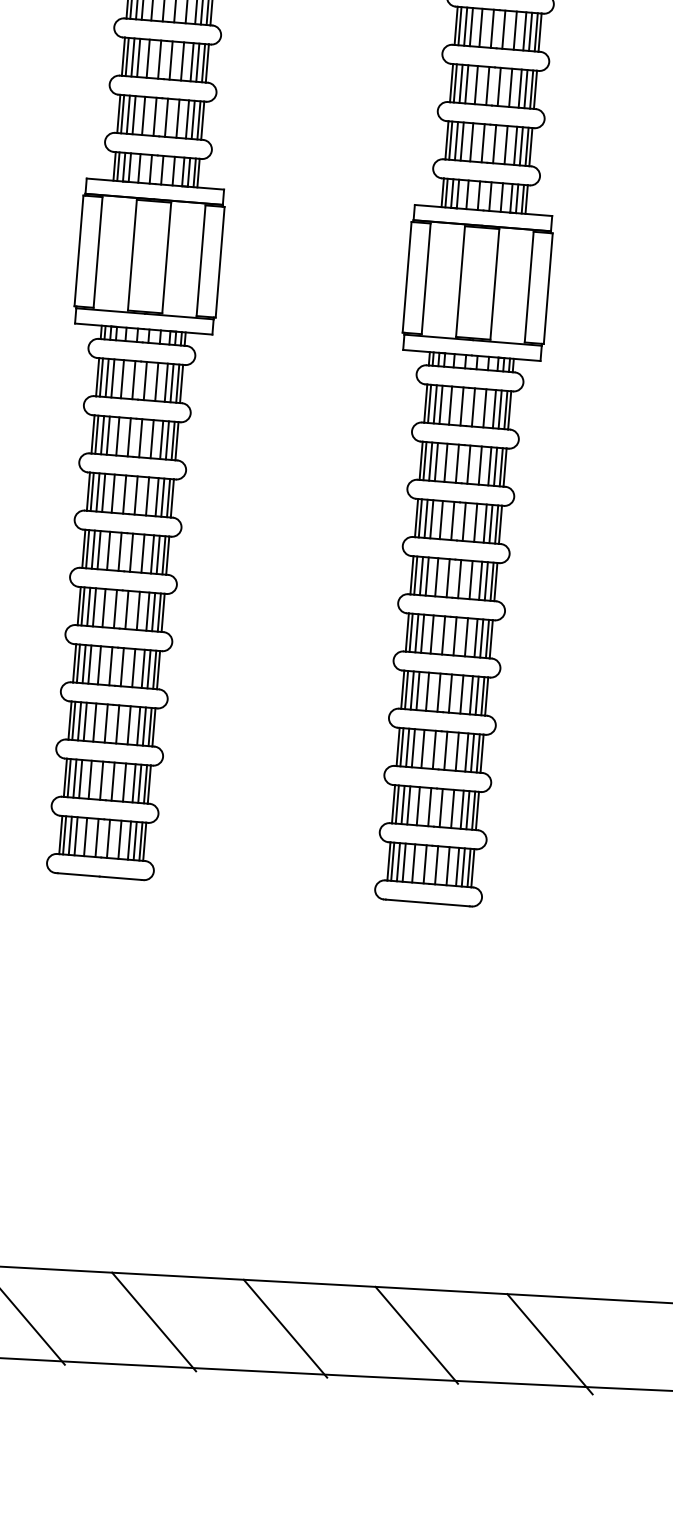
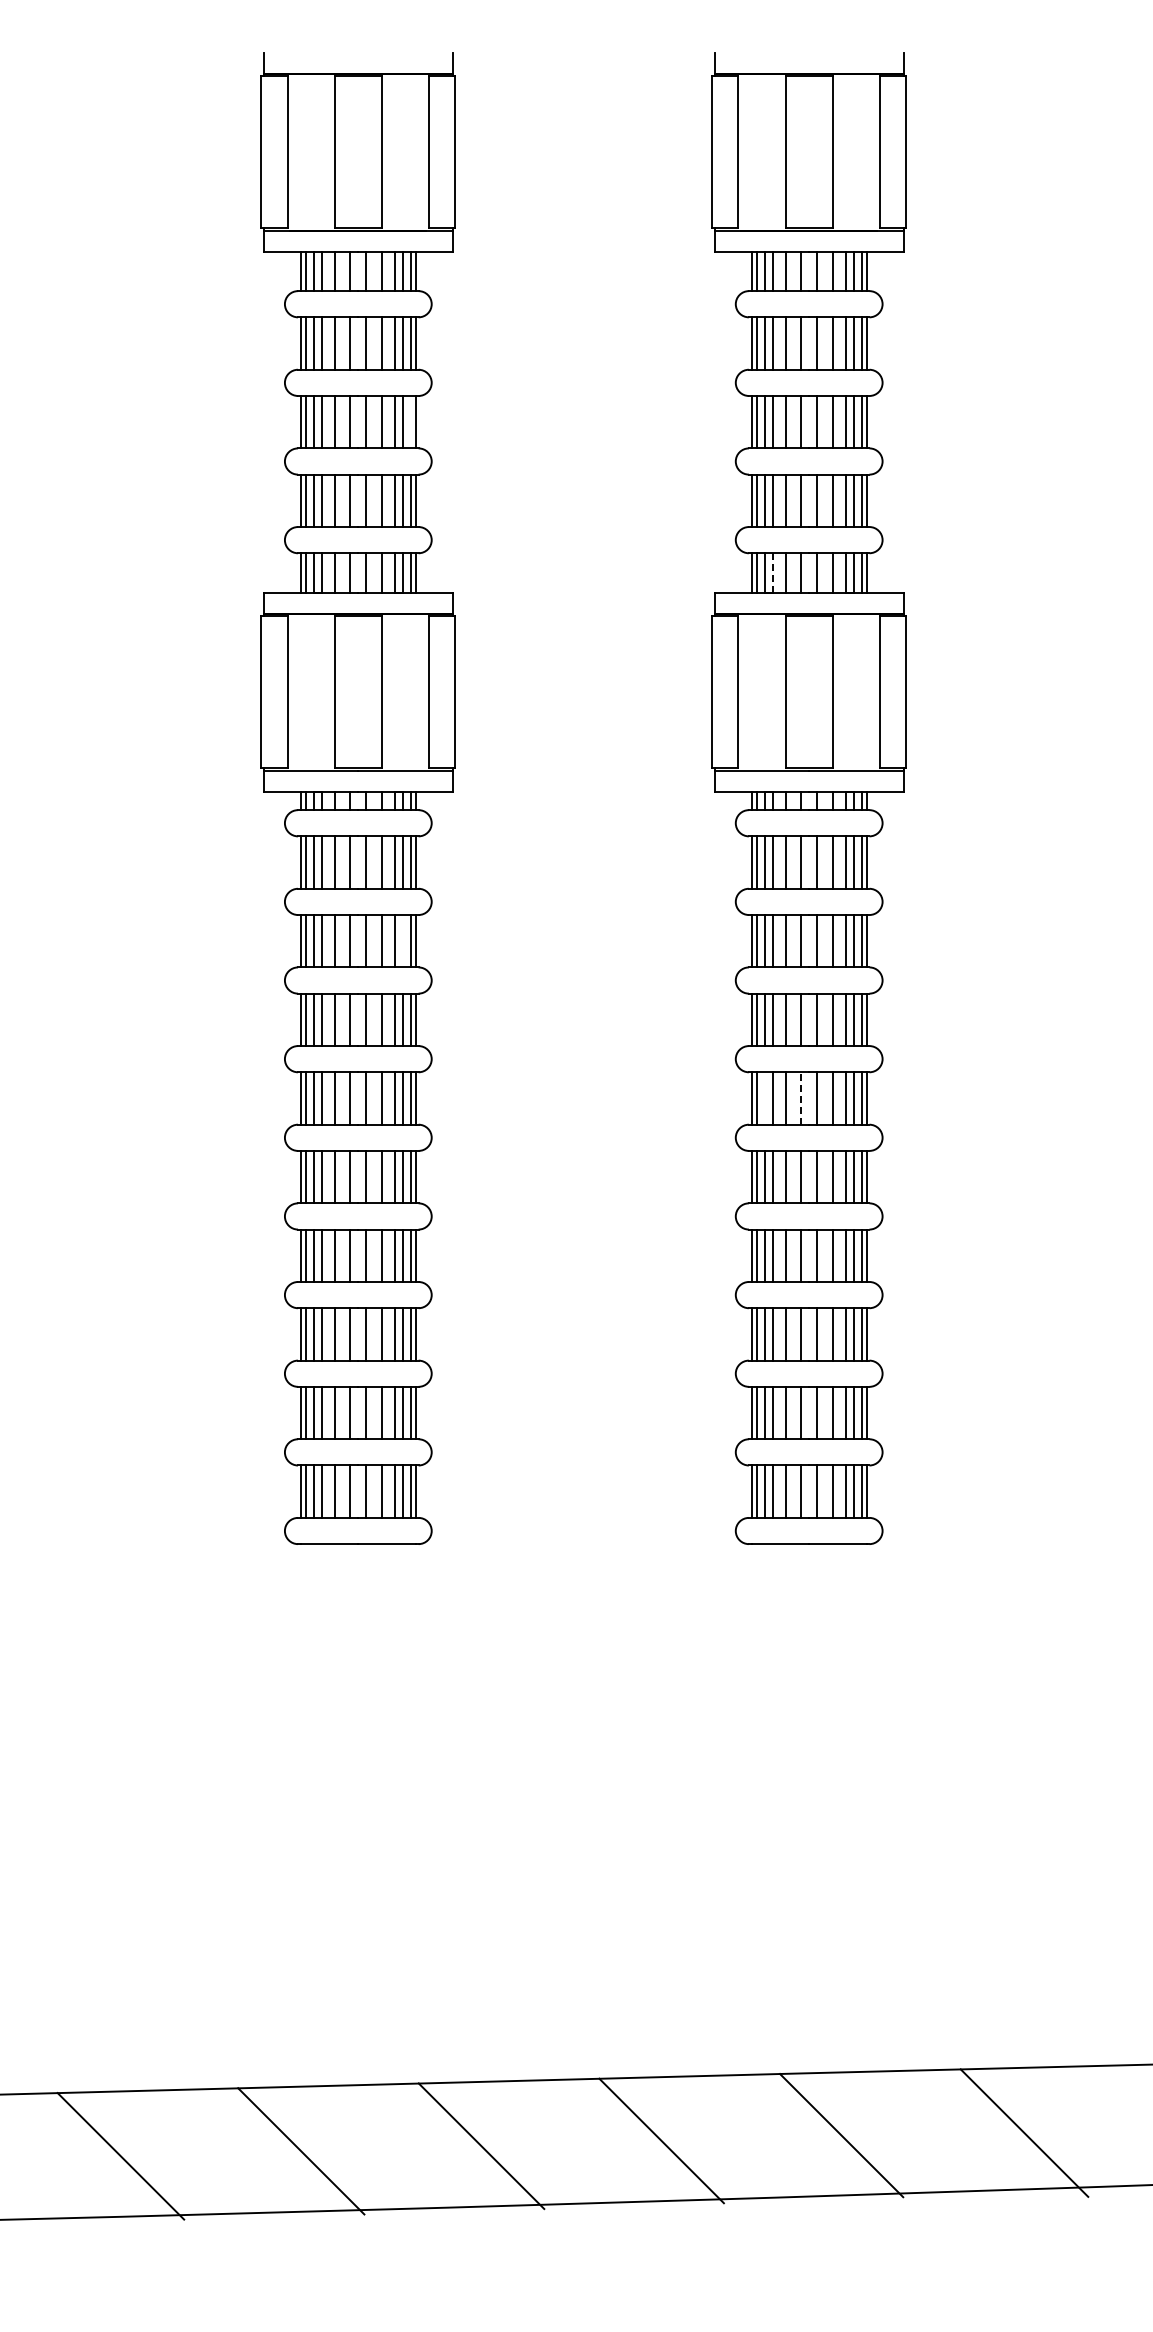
line: (203, 62) -> (410, 421), removed
line: (458, 193) -> (772, 572), solid -> dashed
line: (167, 440) -> (402, 941), removed
line: (421, 576) -> (764, 1098), removed
line: (448, 578) -> (801, 1098), solid -> dashed

